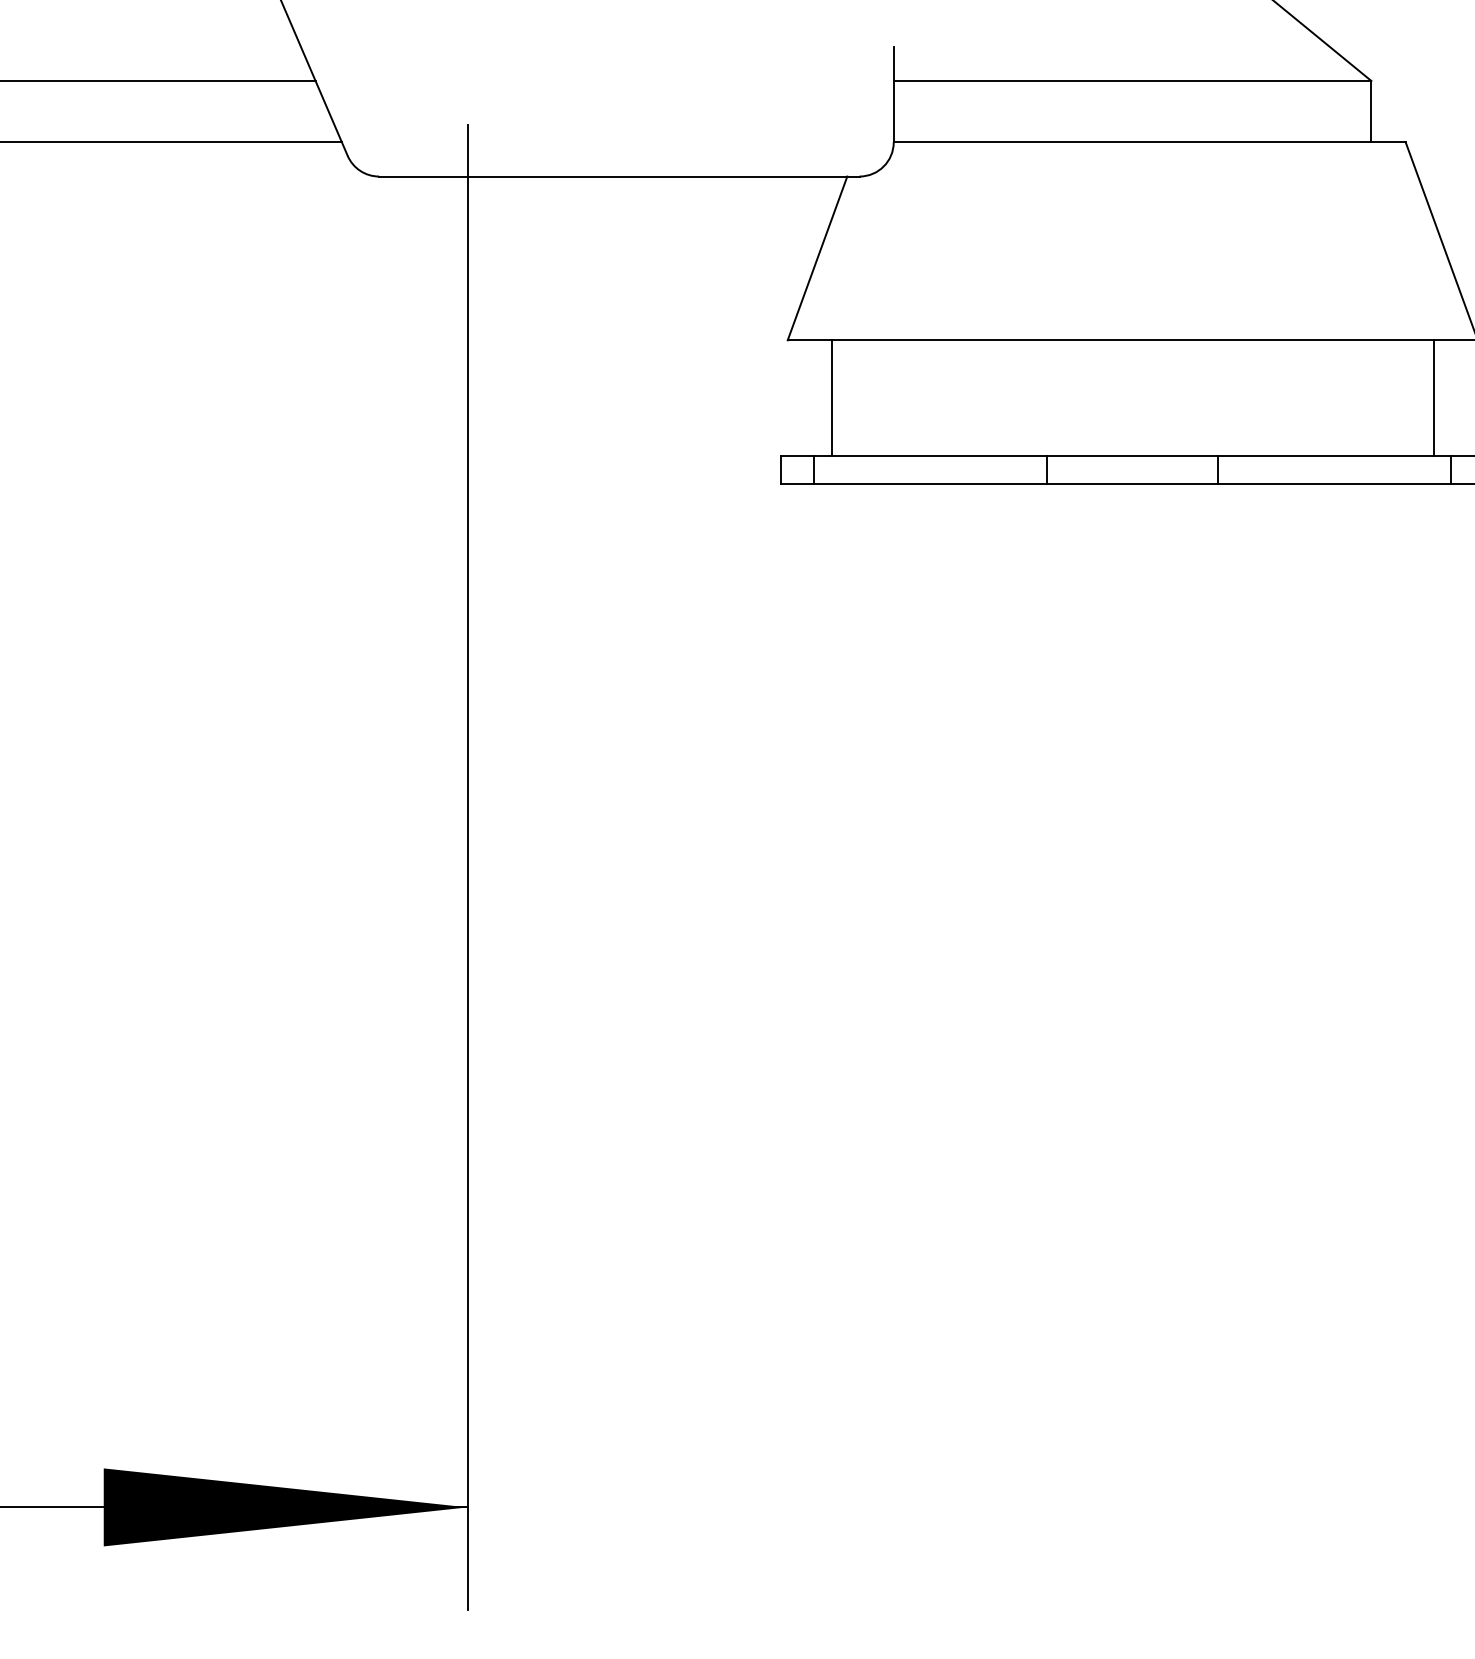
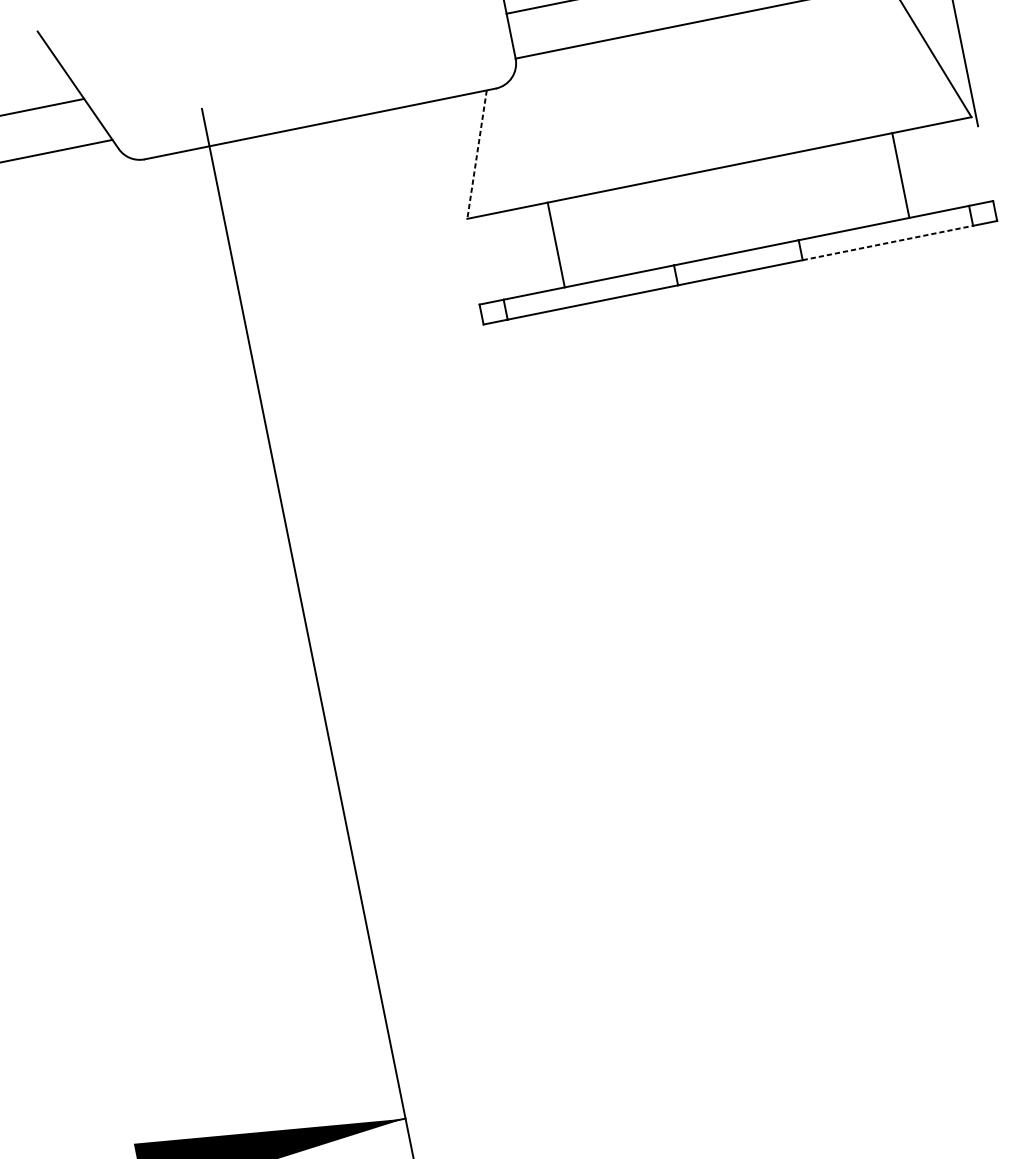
line: (817, 258) -> (477, 154), solid -> dashed
line: (831, 398) -> (556, 245), moved
line: (1434, 398) -> (900, 175), moved
line: (1334, 483) -> (887, 242), solid -> dashed

